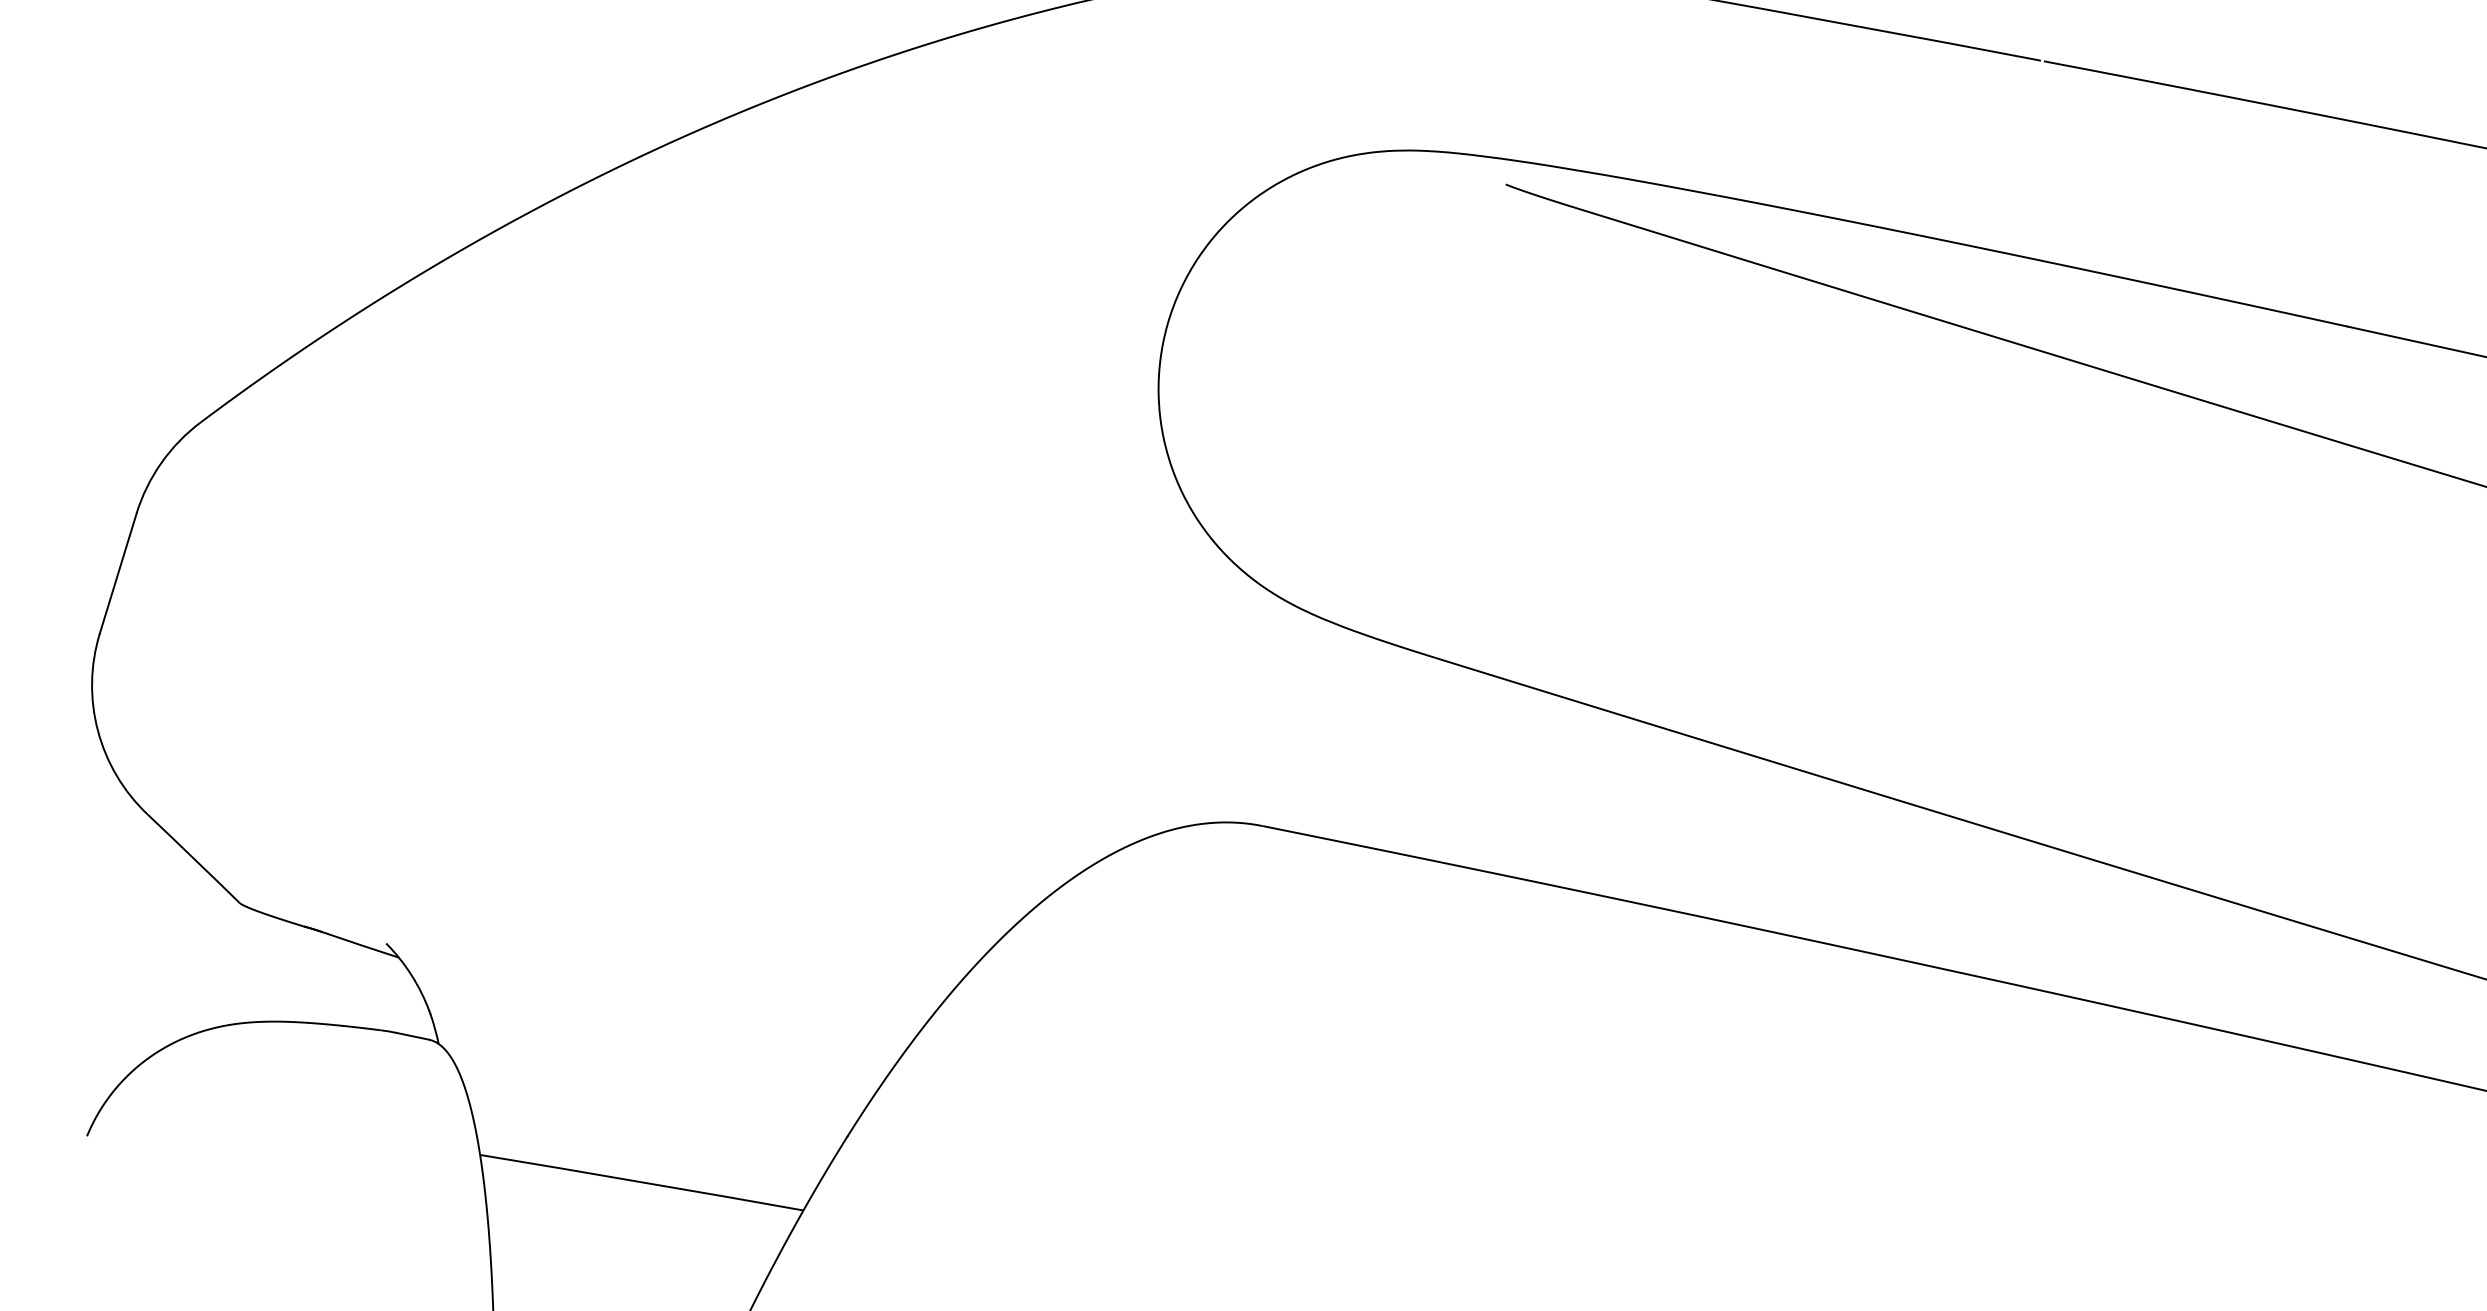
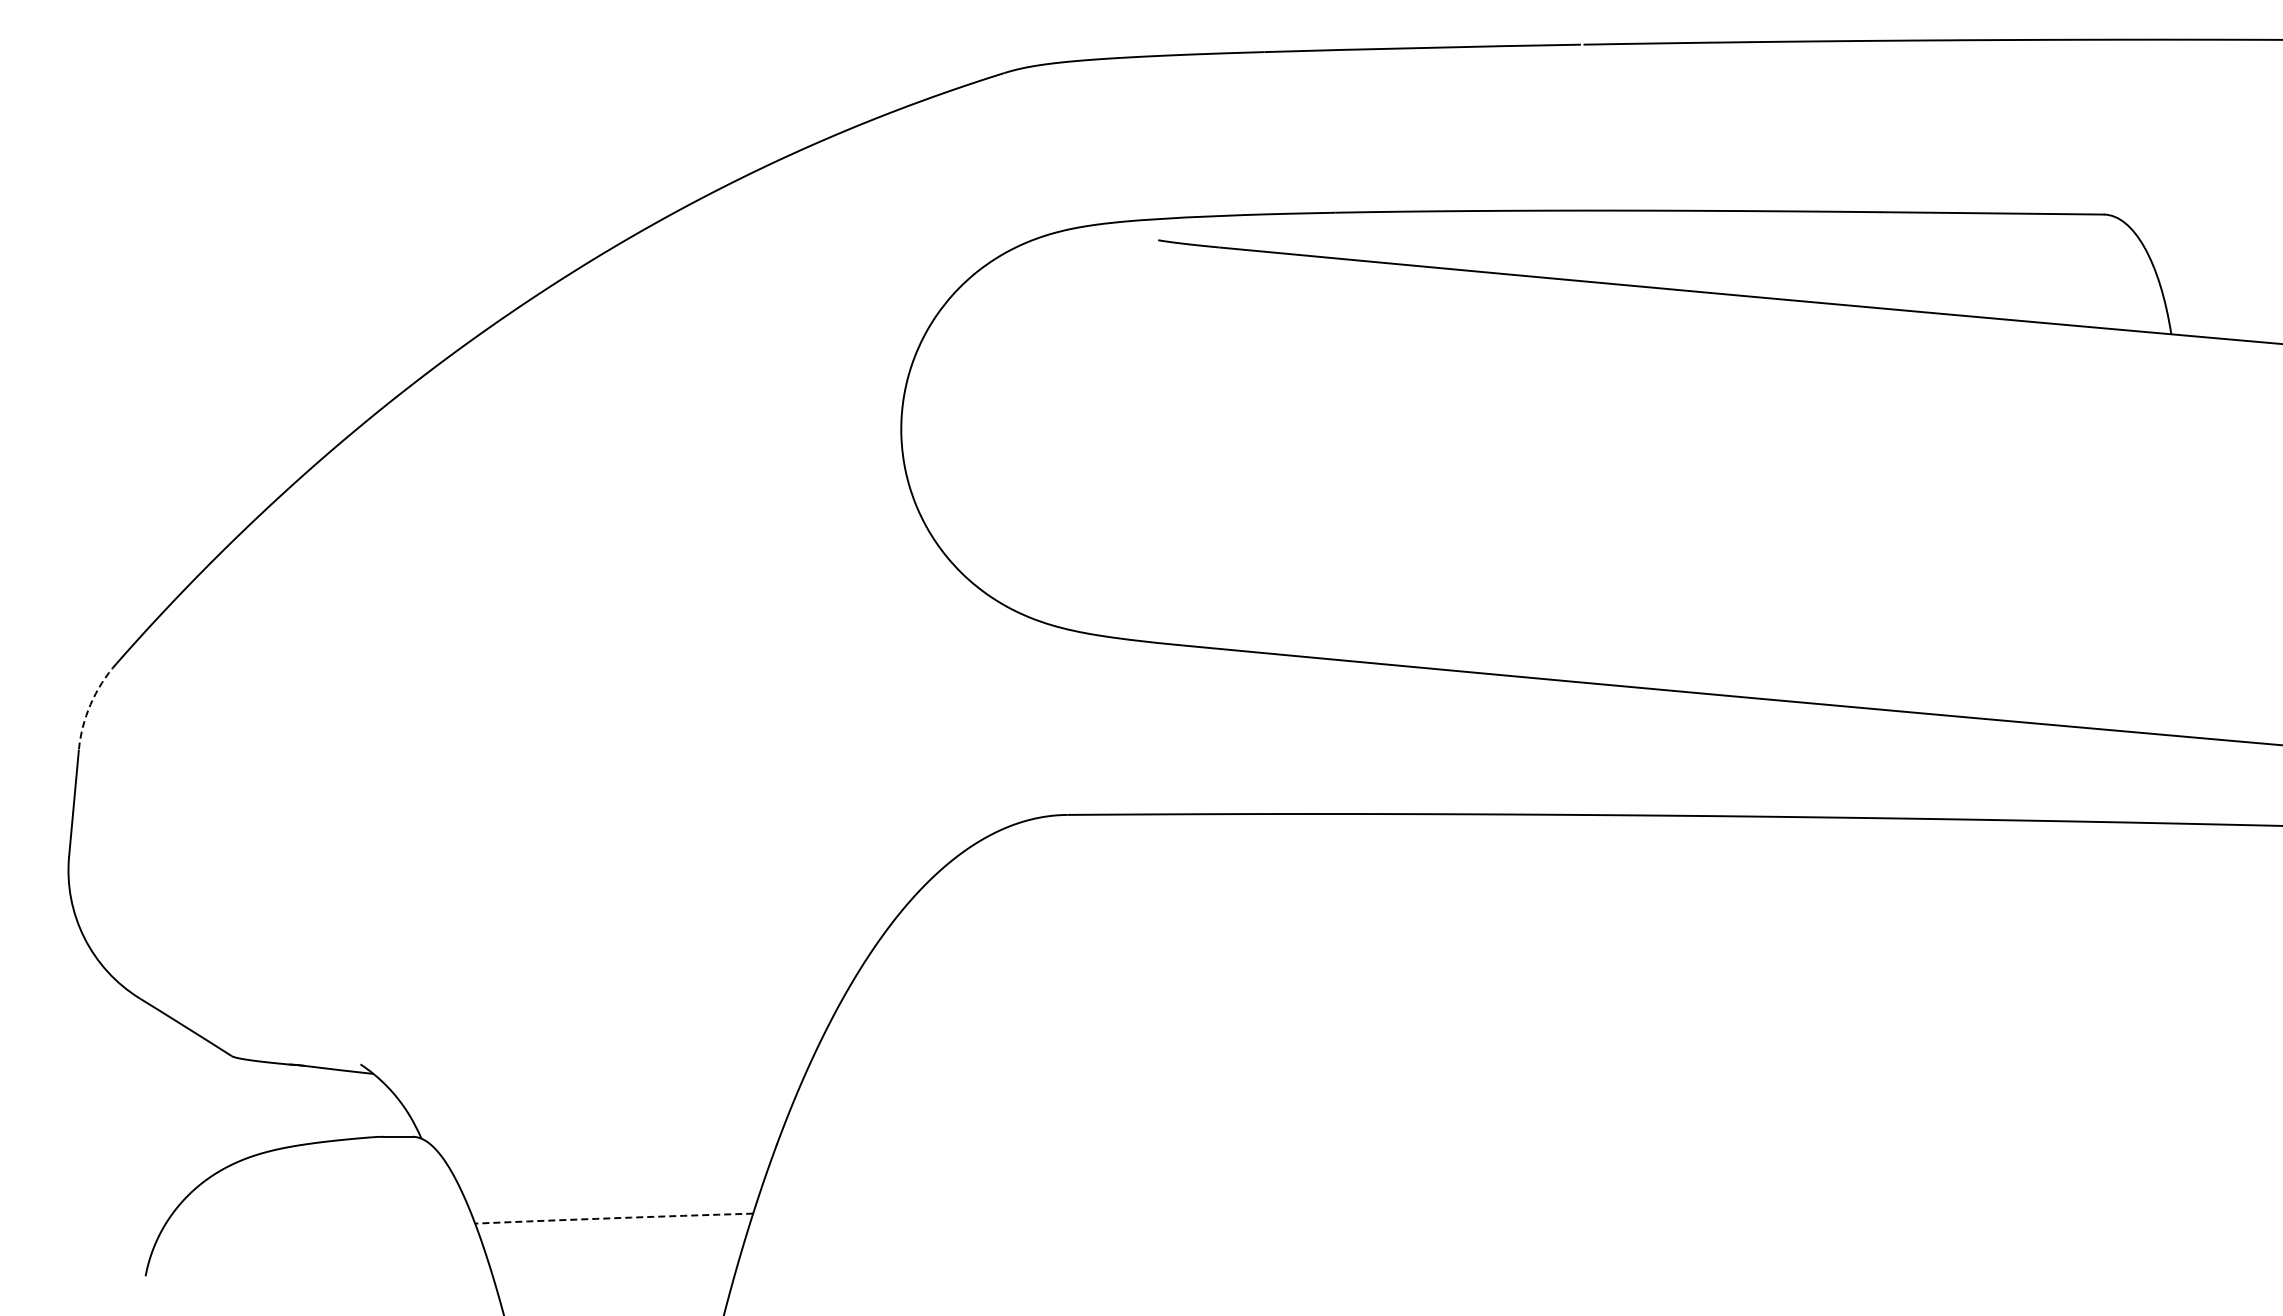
arc: (161, 462) -> (90, 704), solid -> dashed
arc: (642, 1182) -> (614, 1218), solid -> dashed

